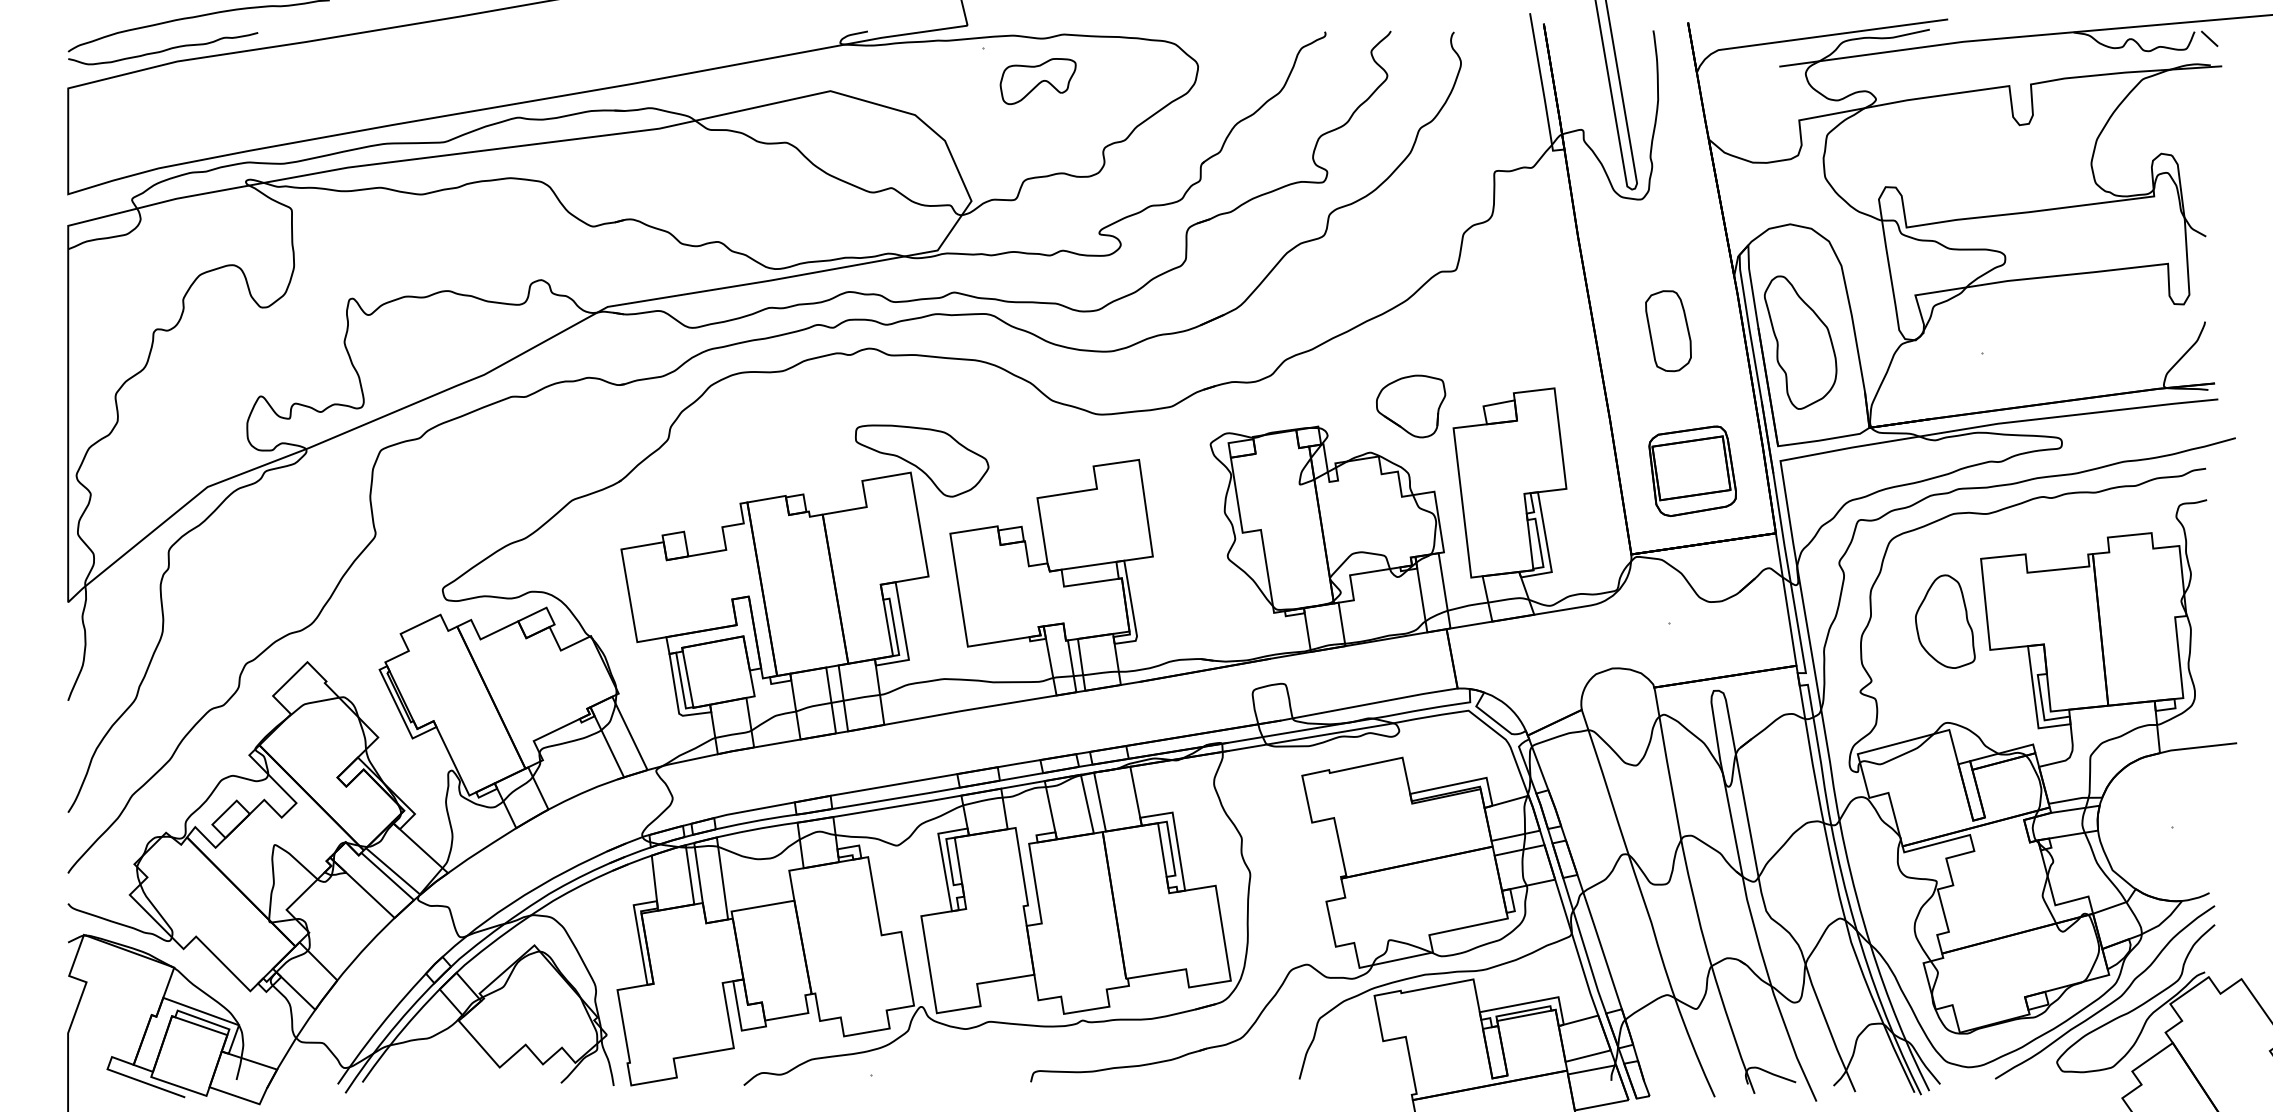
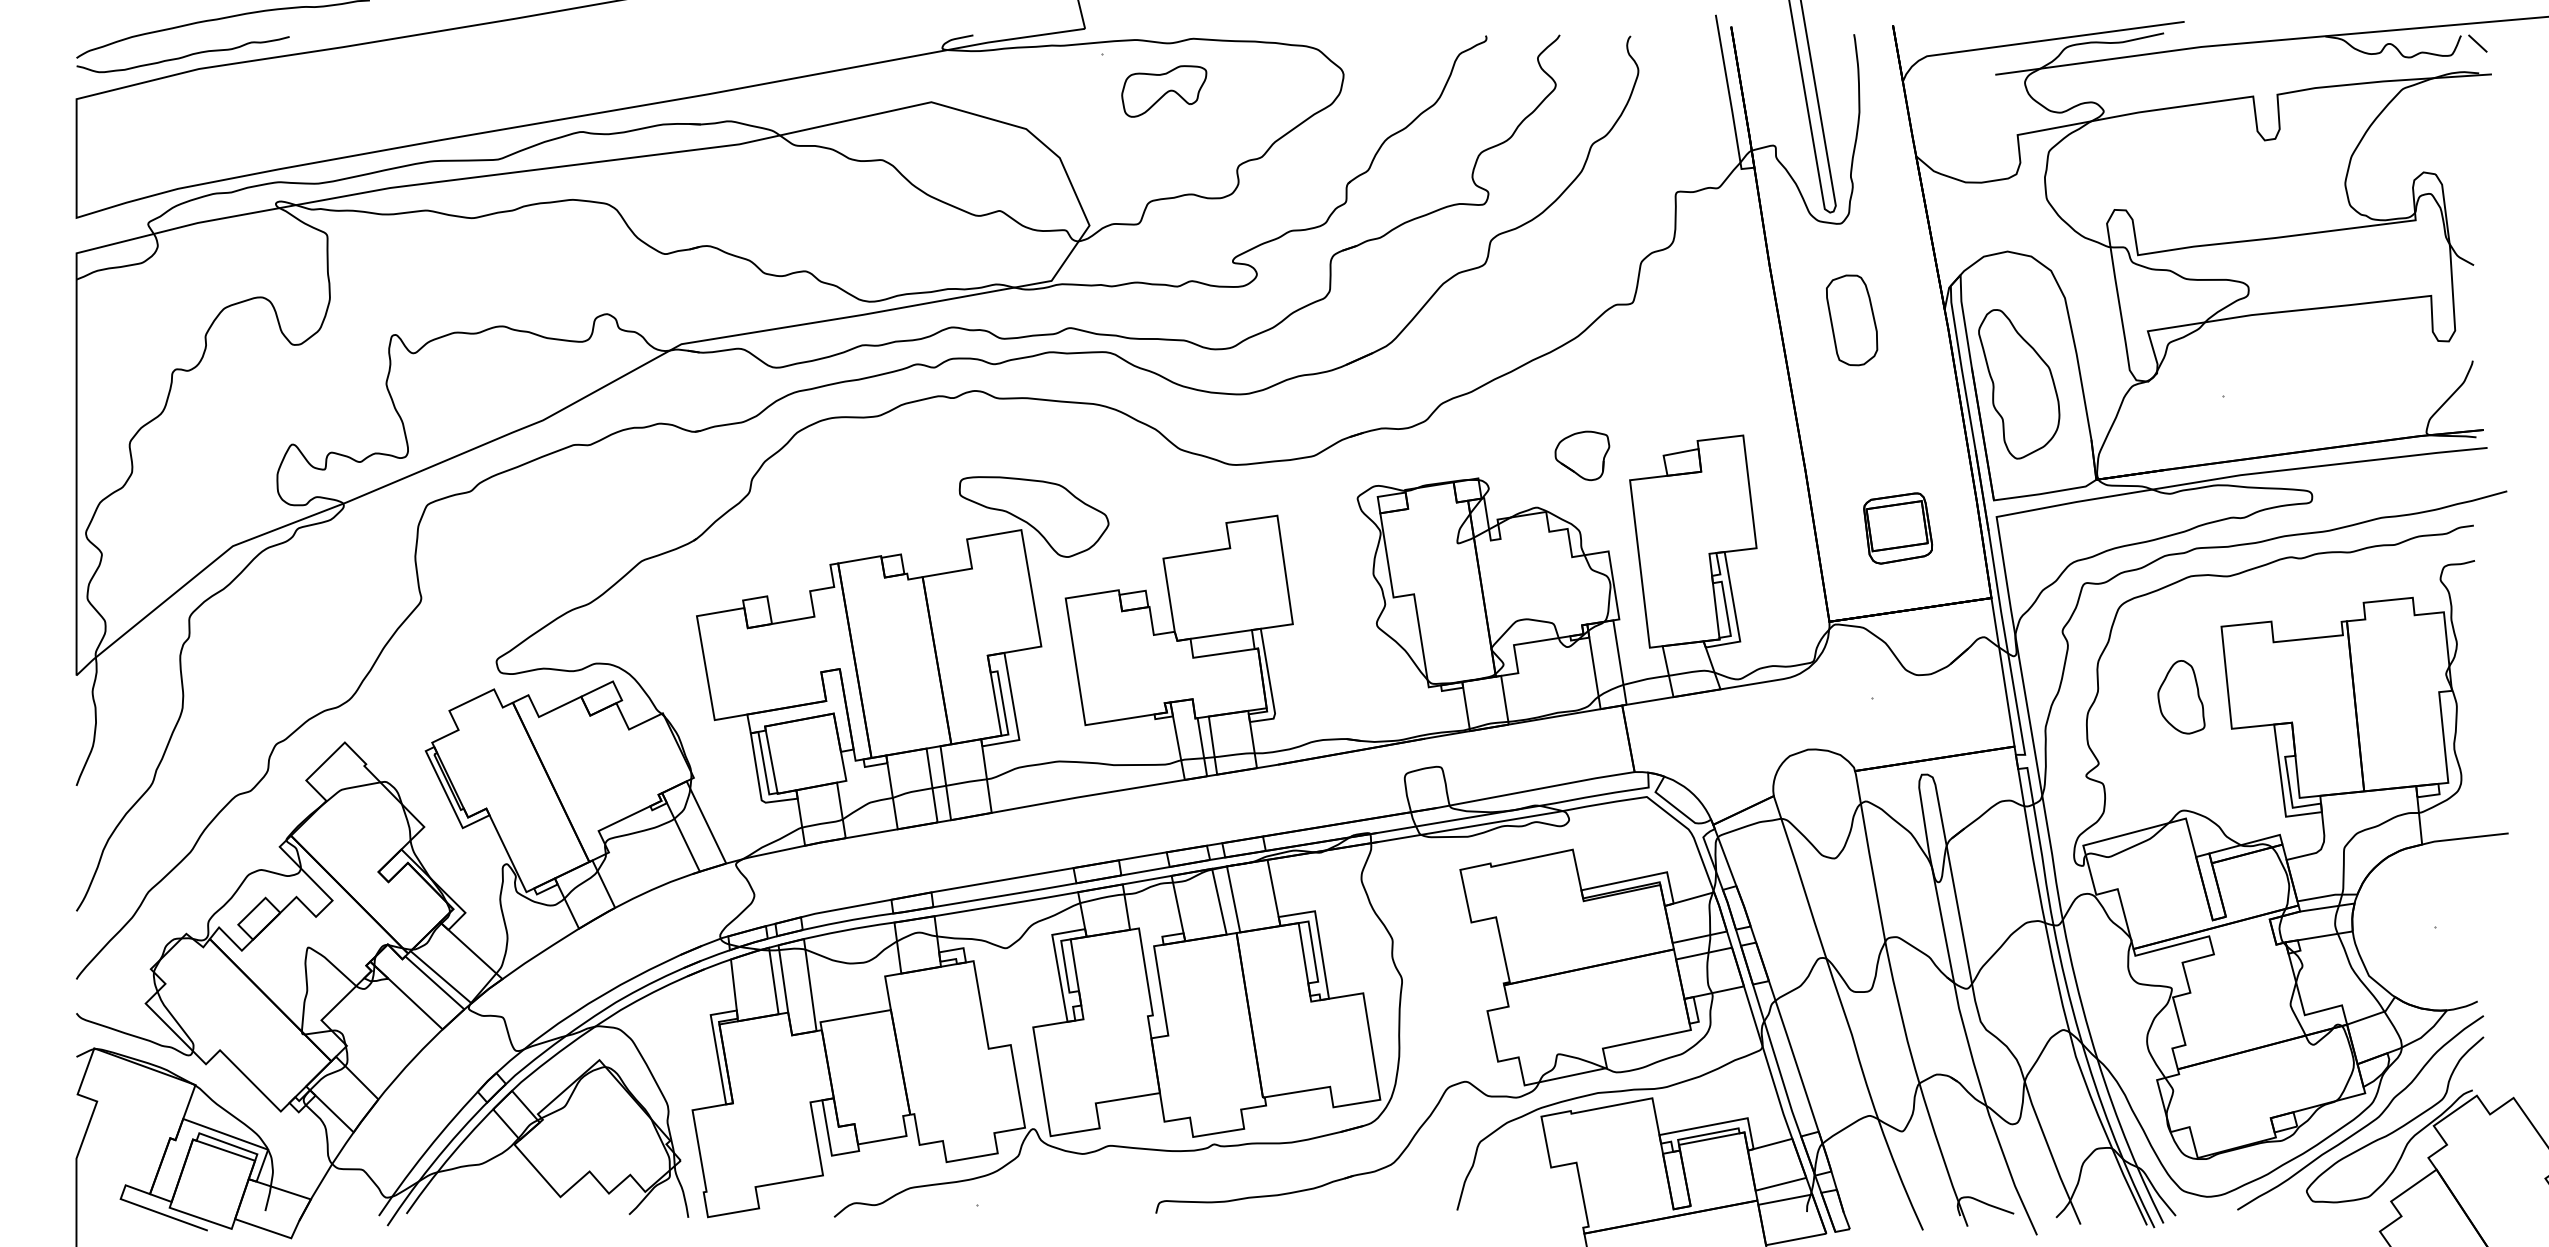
part: (1668, 331) -> (1852, 320), moved
part: (1411, 406) -> (1582, 455), size x0.7
part: (1692, 471) -> (1897, 528), size x0.7
part: (1945, 621) -> (2181, 697), size x0.7

